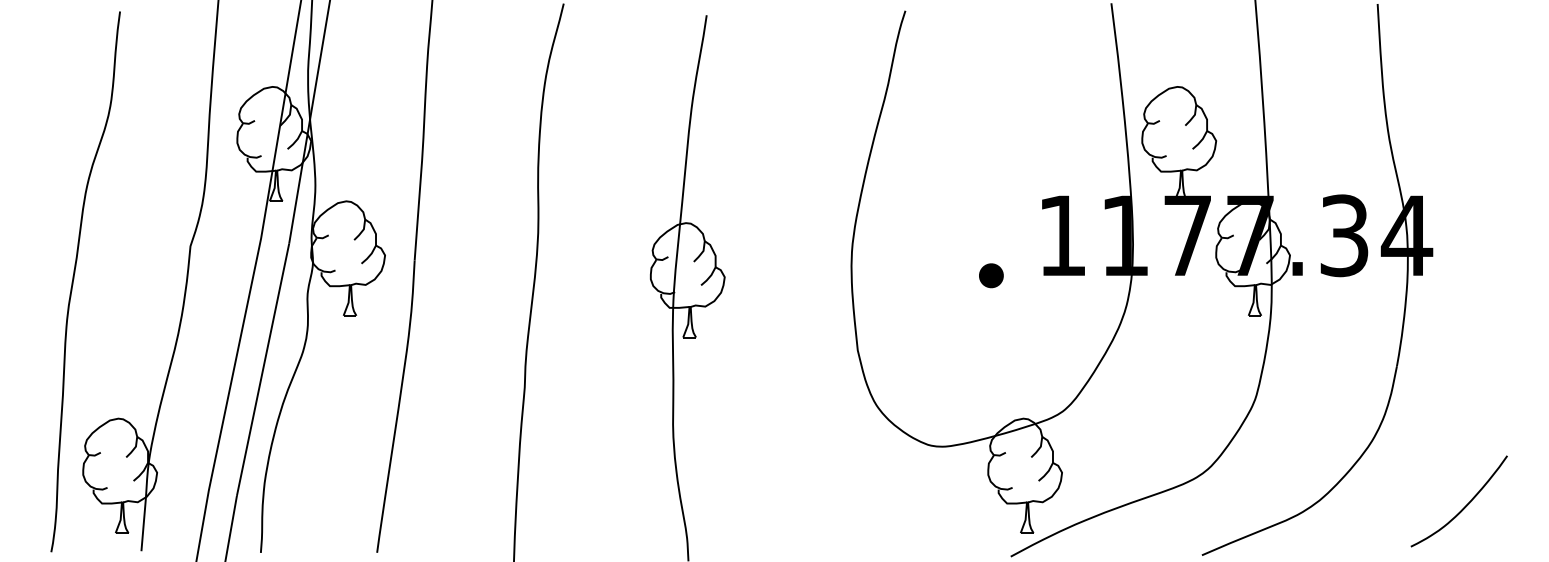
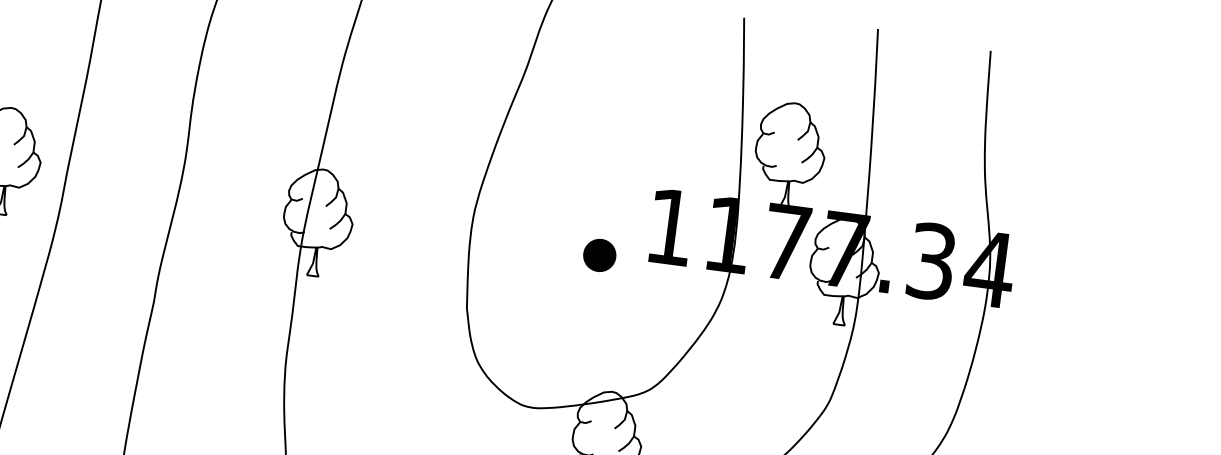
part: (991, 275) -> (599, 255), size x1.43

